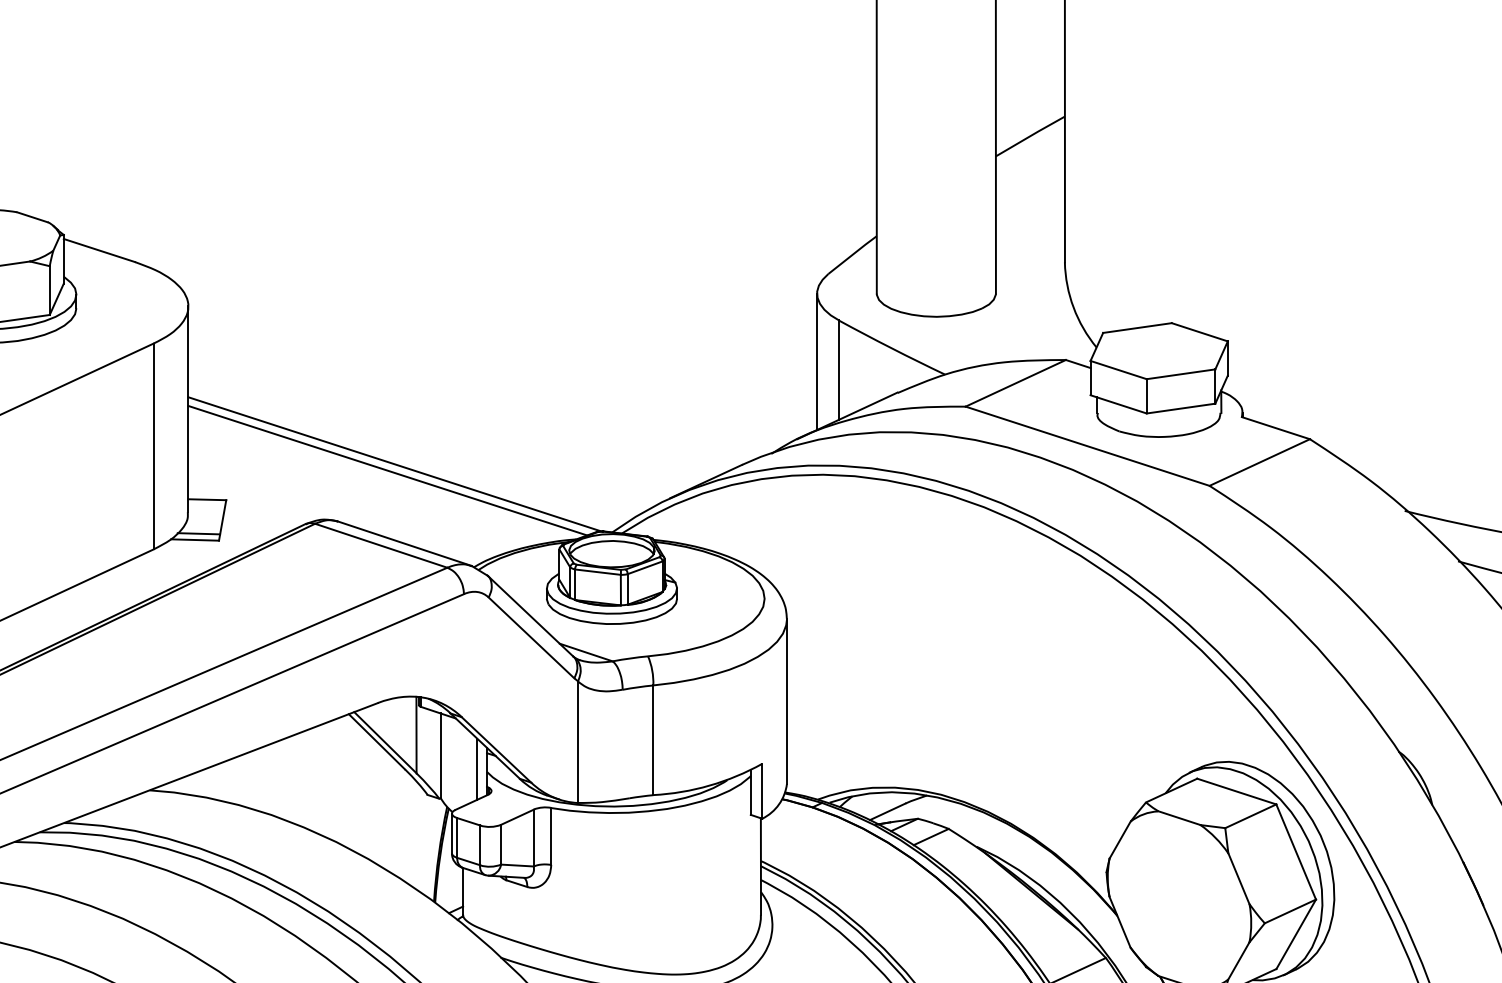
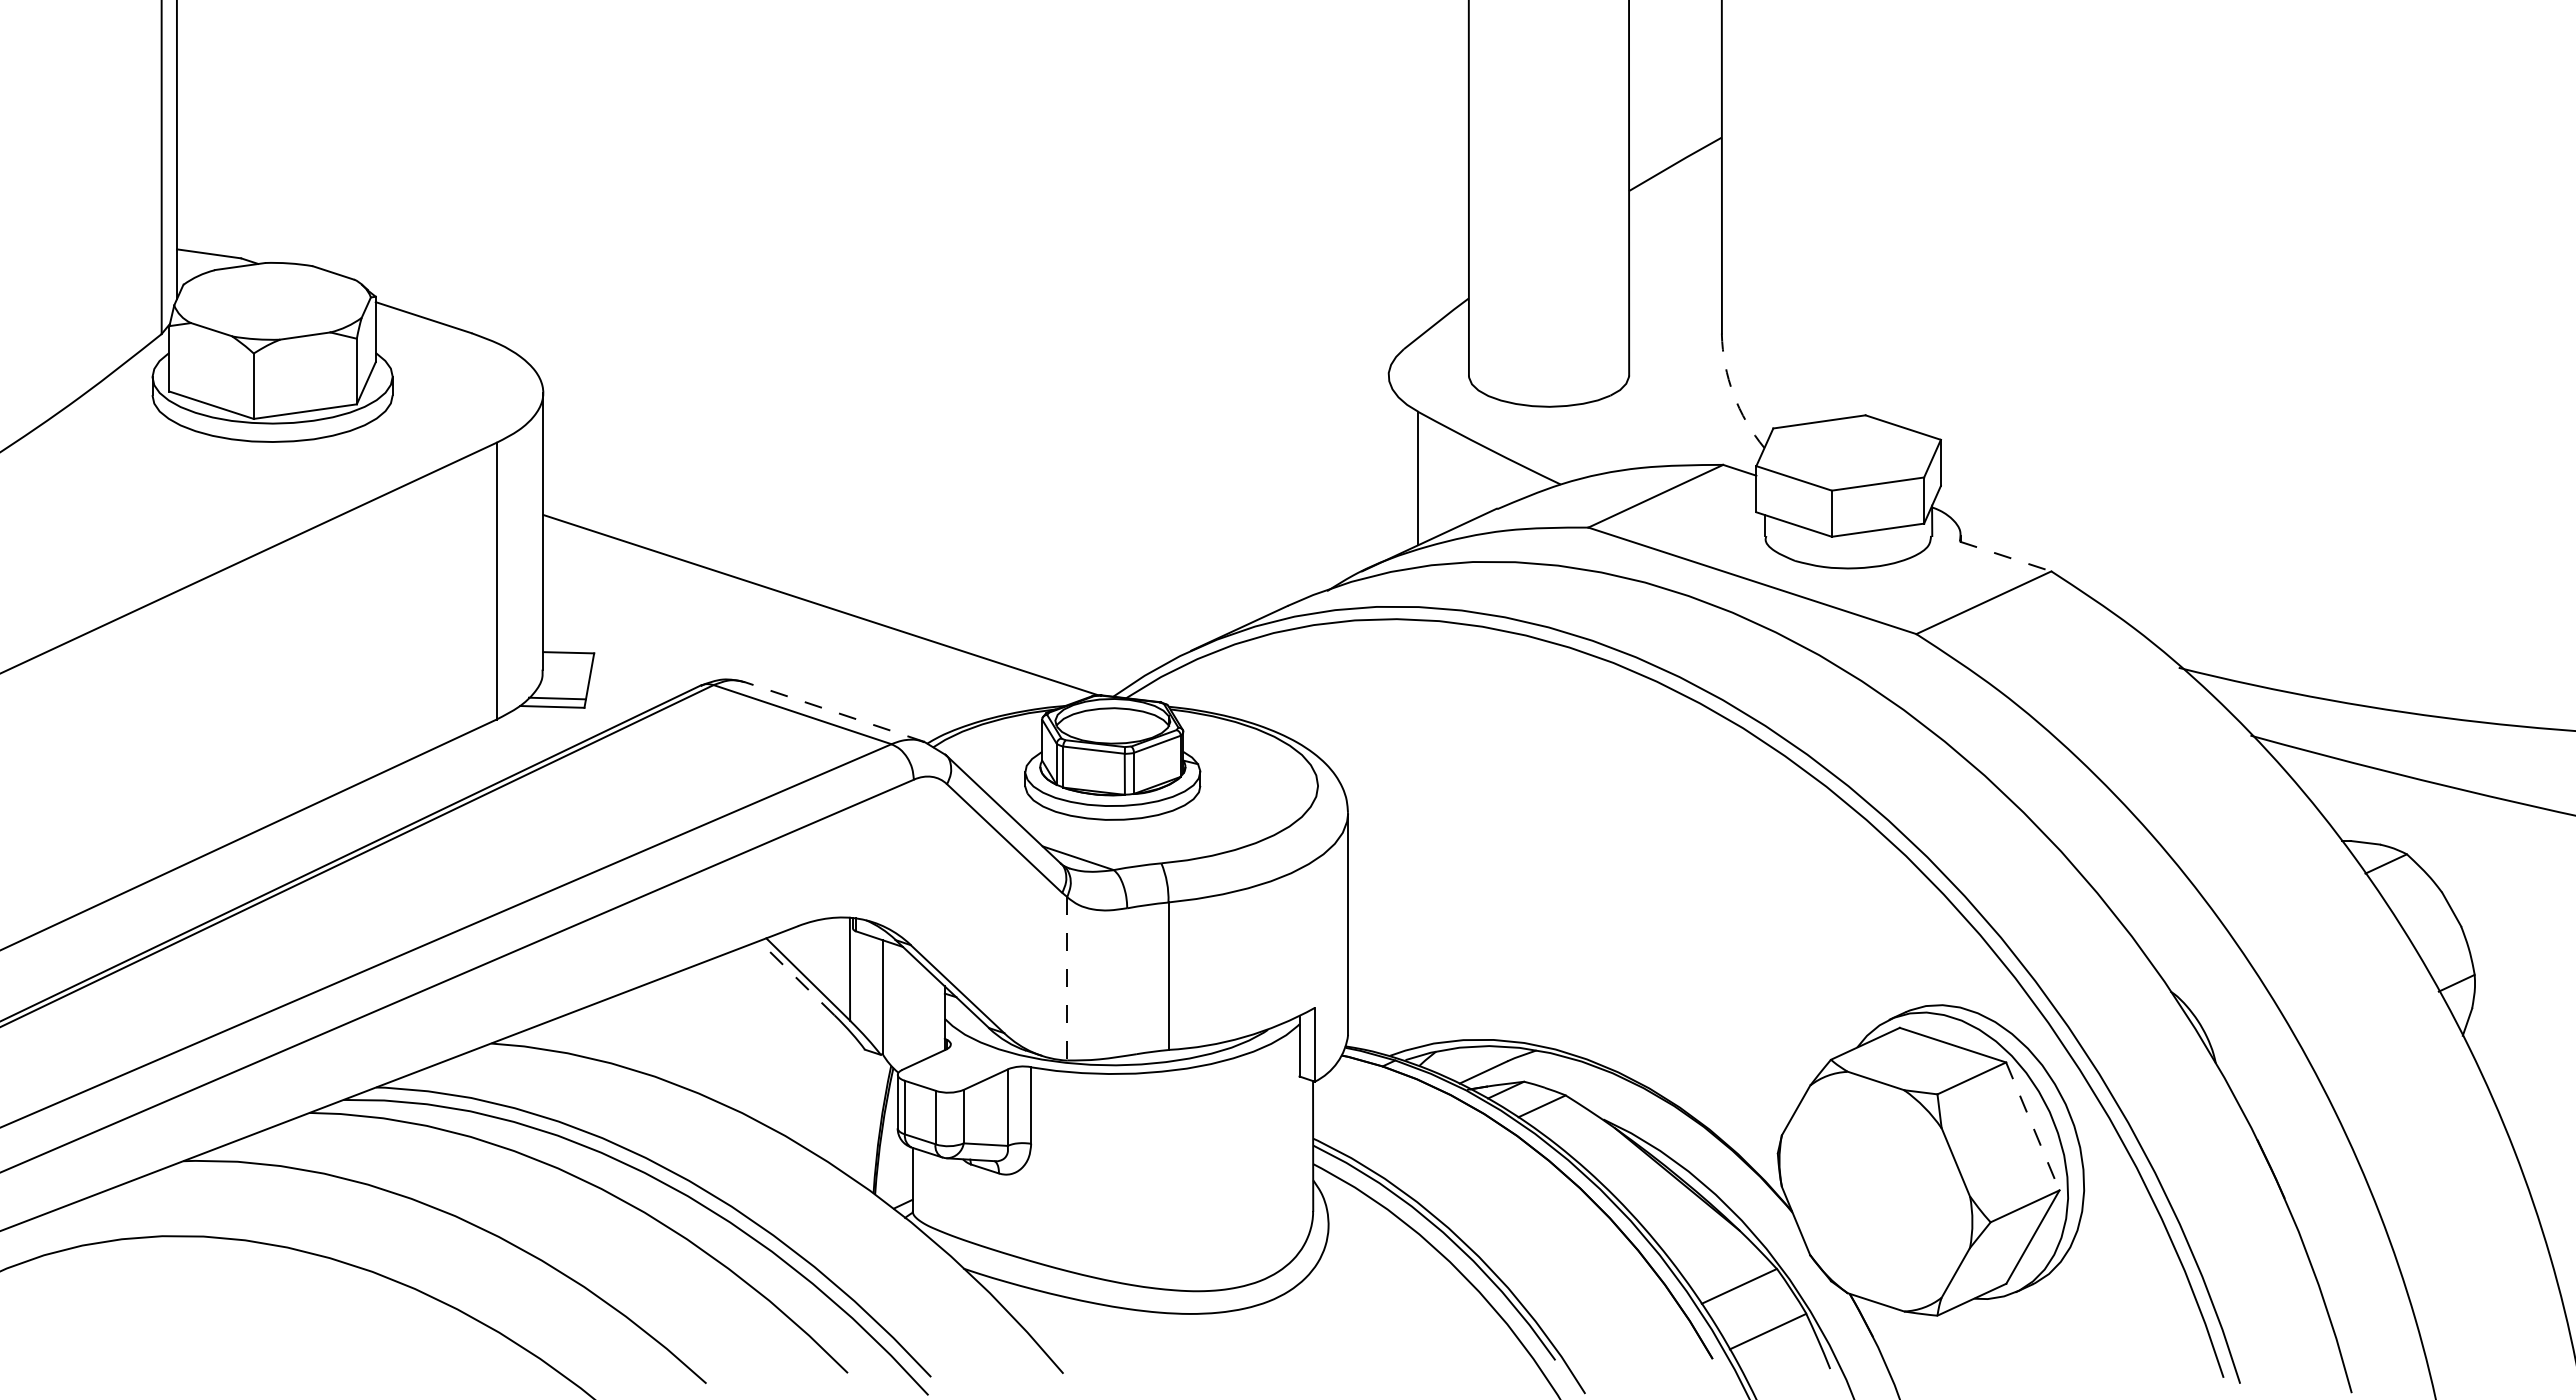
arc: (1073, 307) -> (1733, 394), solid -> dashed
line: (816, 361) -> (1388, 466), removed
line: (1276, 428) -> (2006, 556), solid -> dashed
line: (387, 470) -> (811, 613), removed
line: (404, 543) -> (833, 711), solid -> dashed
line: (376, 741) -> (796, 978), solid -> dashed
line: (578, 741) -> (1067, 978), solid -> dashed
line: (477, 768) -> (931, 1014), removed
line: (1296, 852) -> (2033, 1126), solid -> dashed

